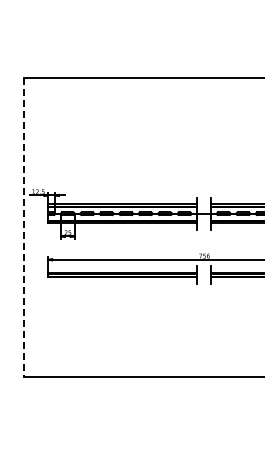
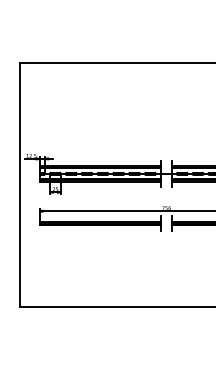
line: (24, 227) -> (20, 185), dashed -> solid

